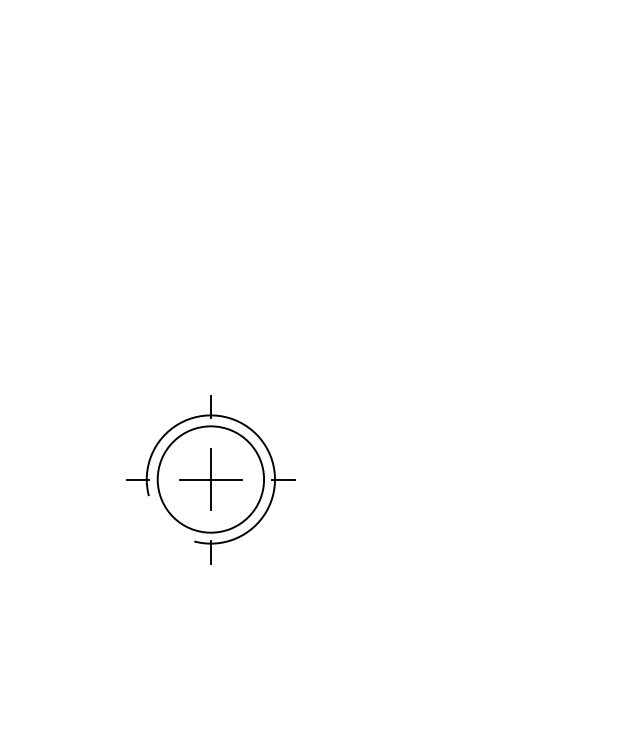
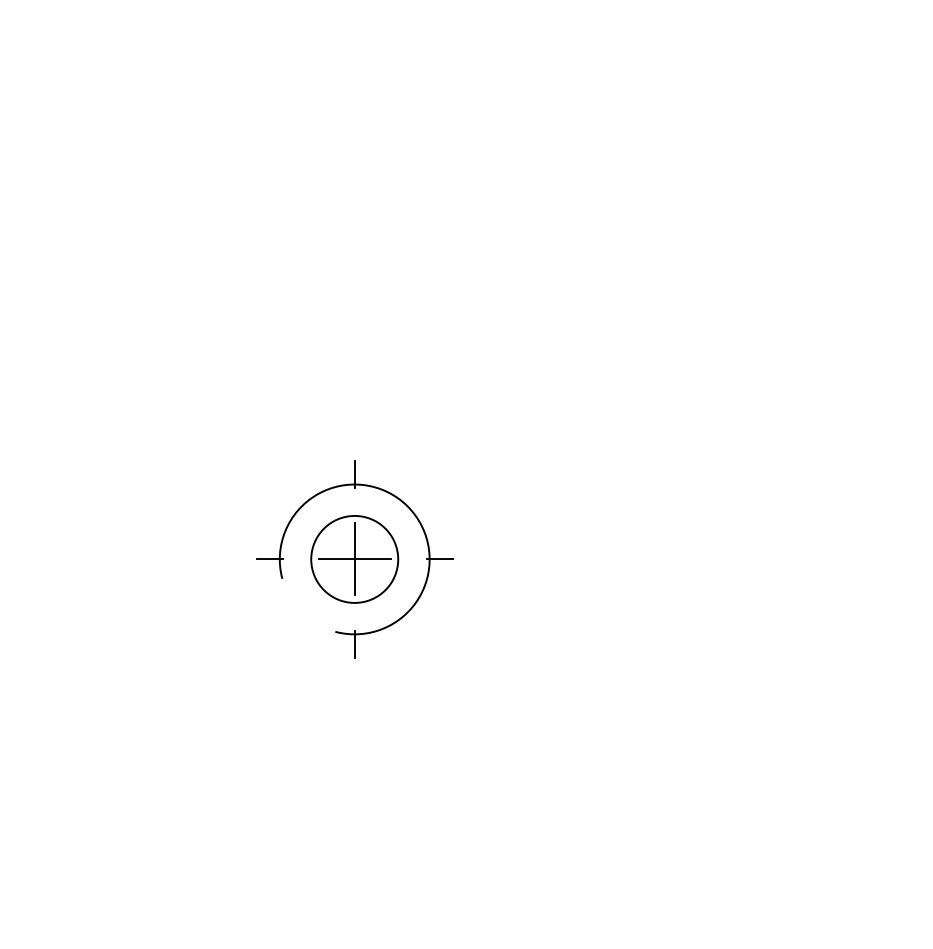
circle: (210, 479) -> (354, 559), size x0.7

